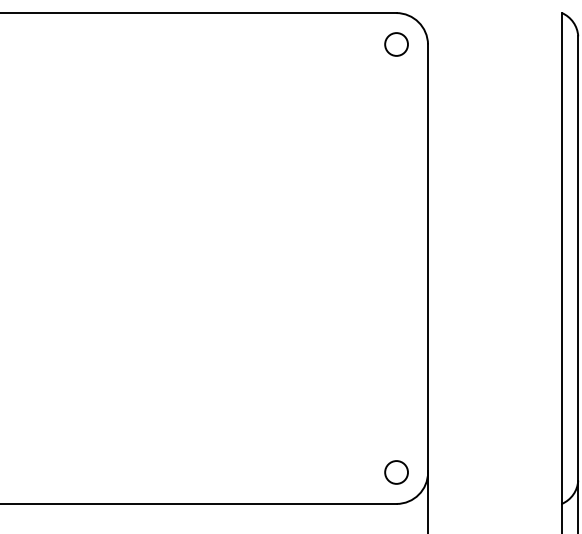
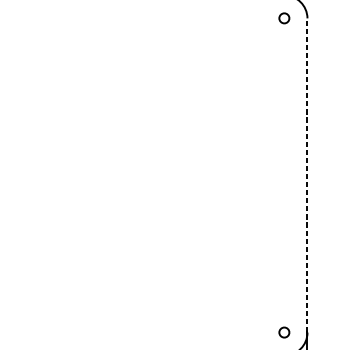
circle: (396, 44) -> (284, 18), size x0.6
line: (428, 258) -> (307, 175), solid -> dashed
circle: (396, 472) -> (284, 332), size x0.6

